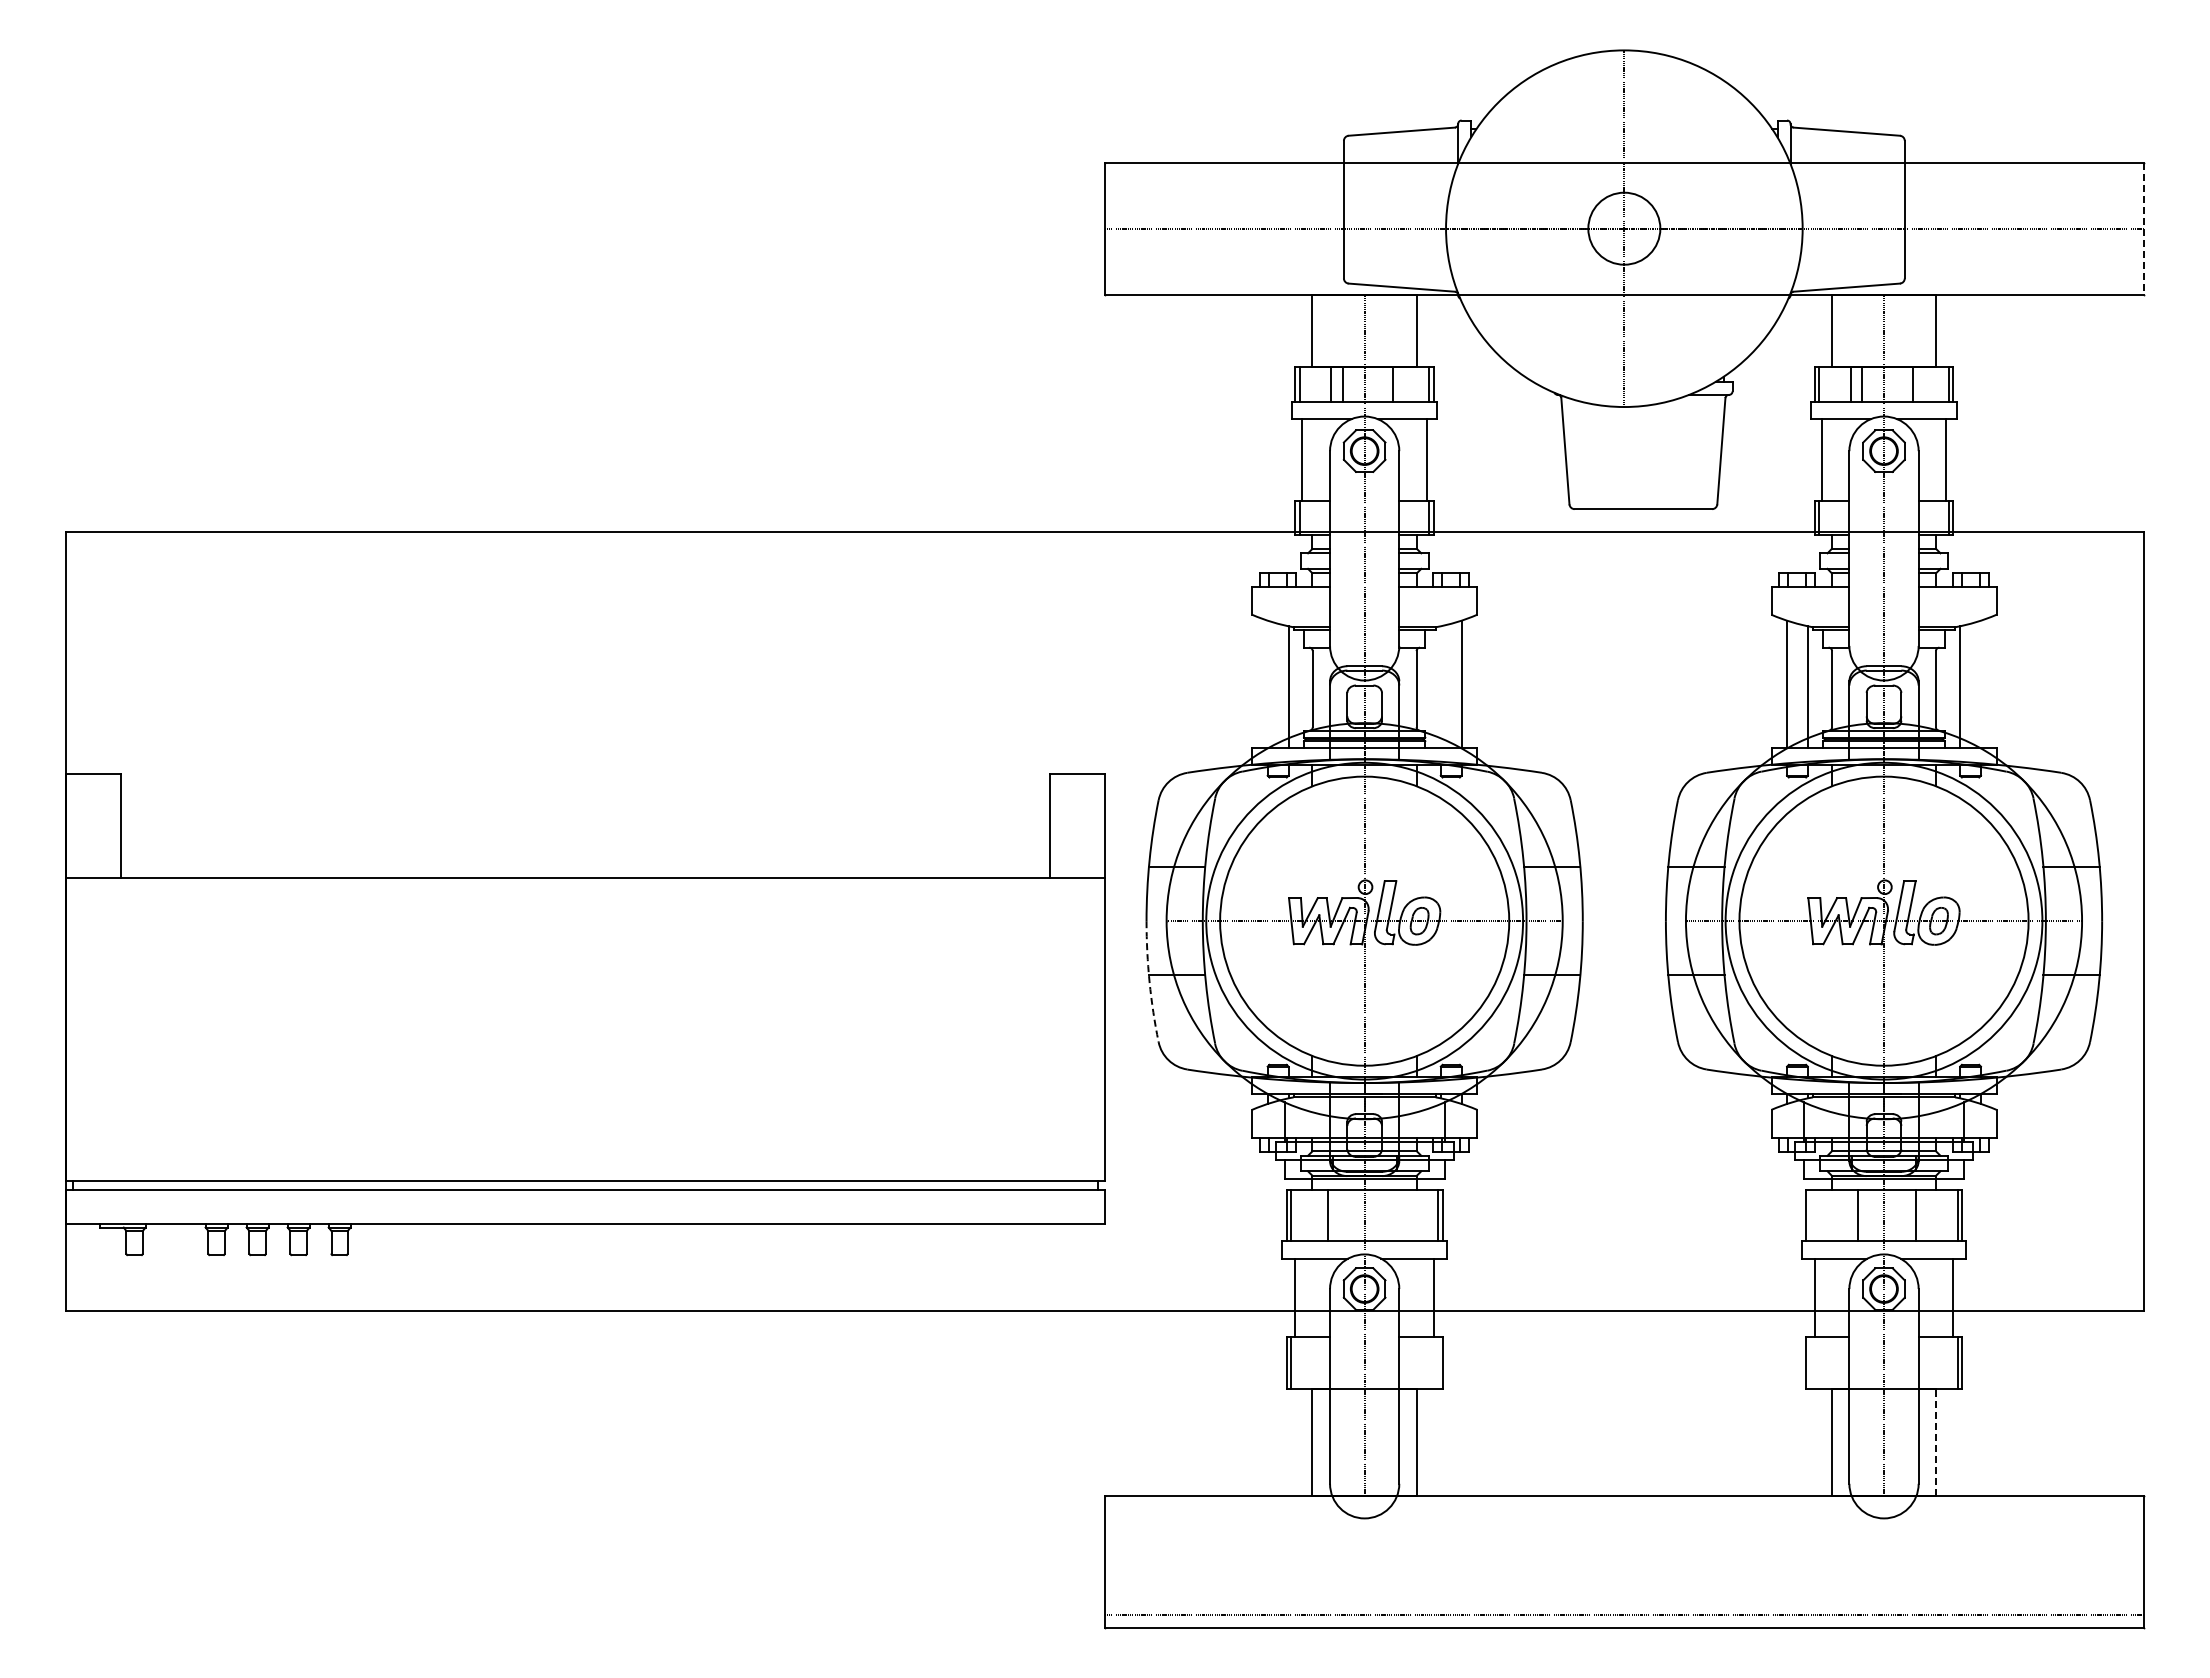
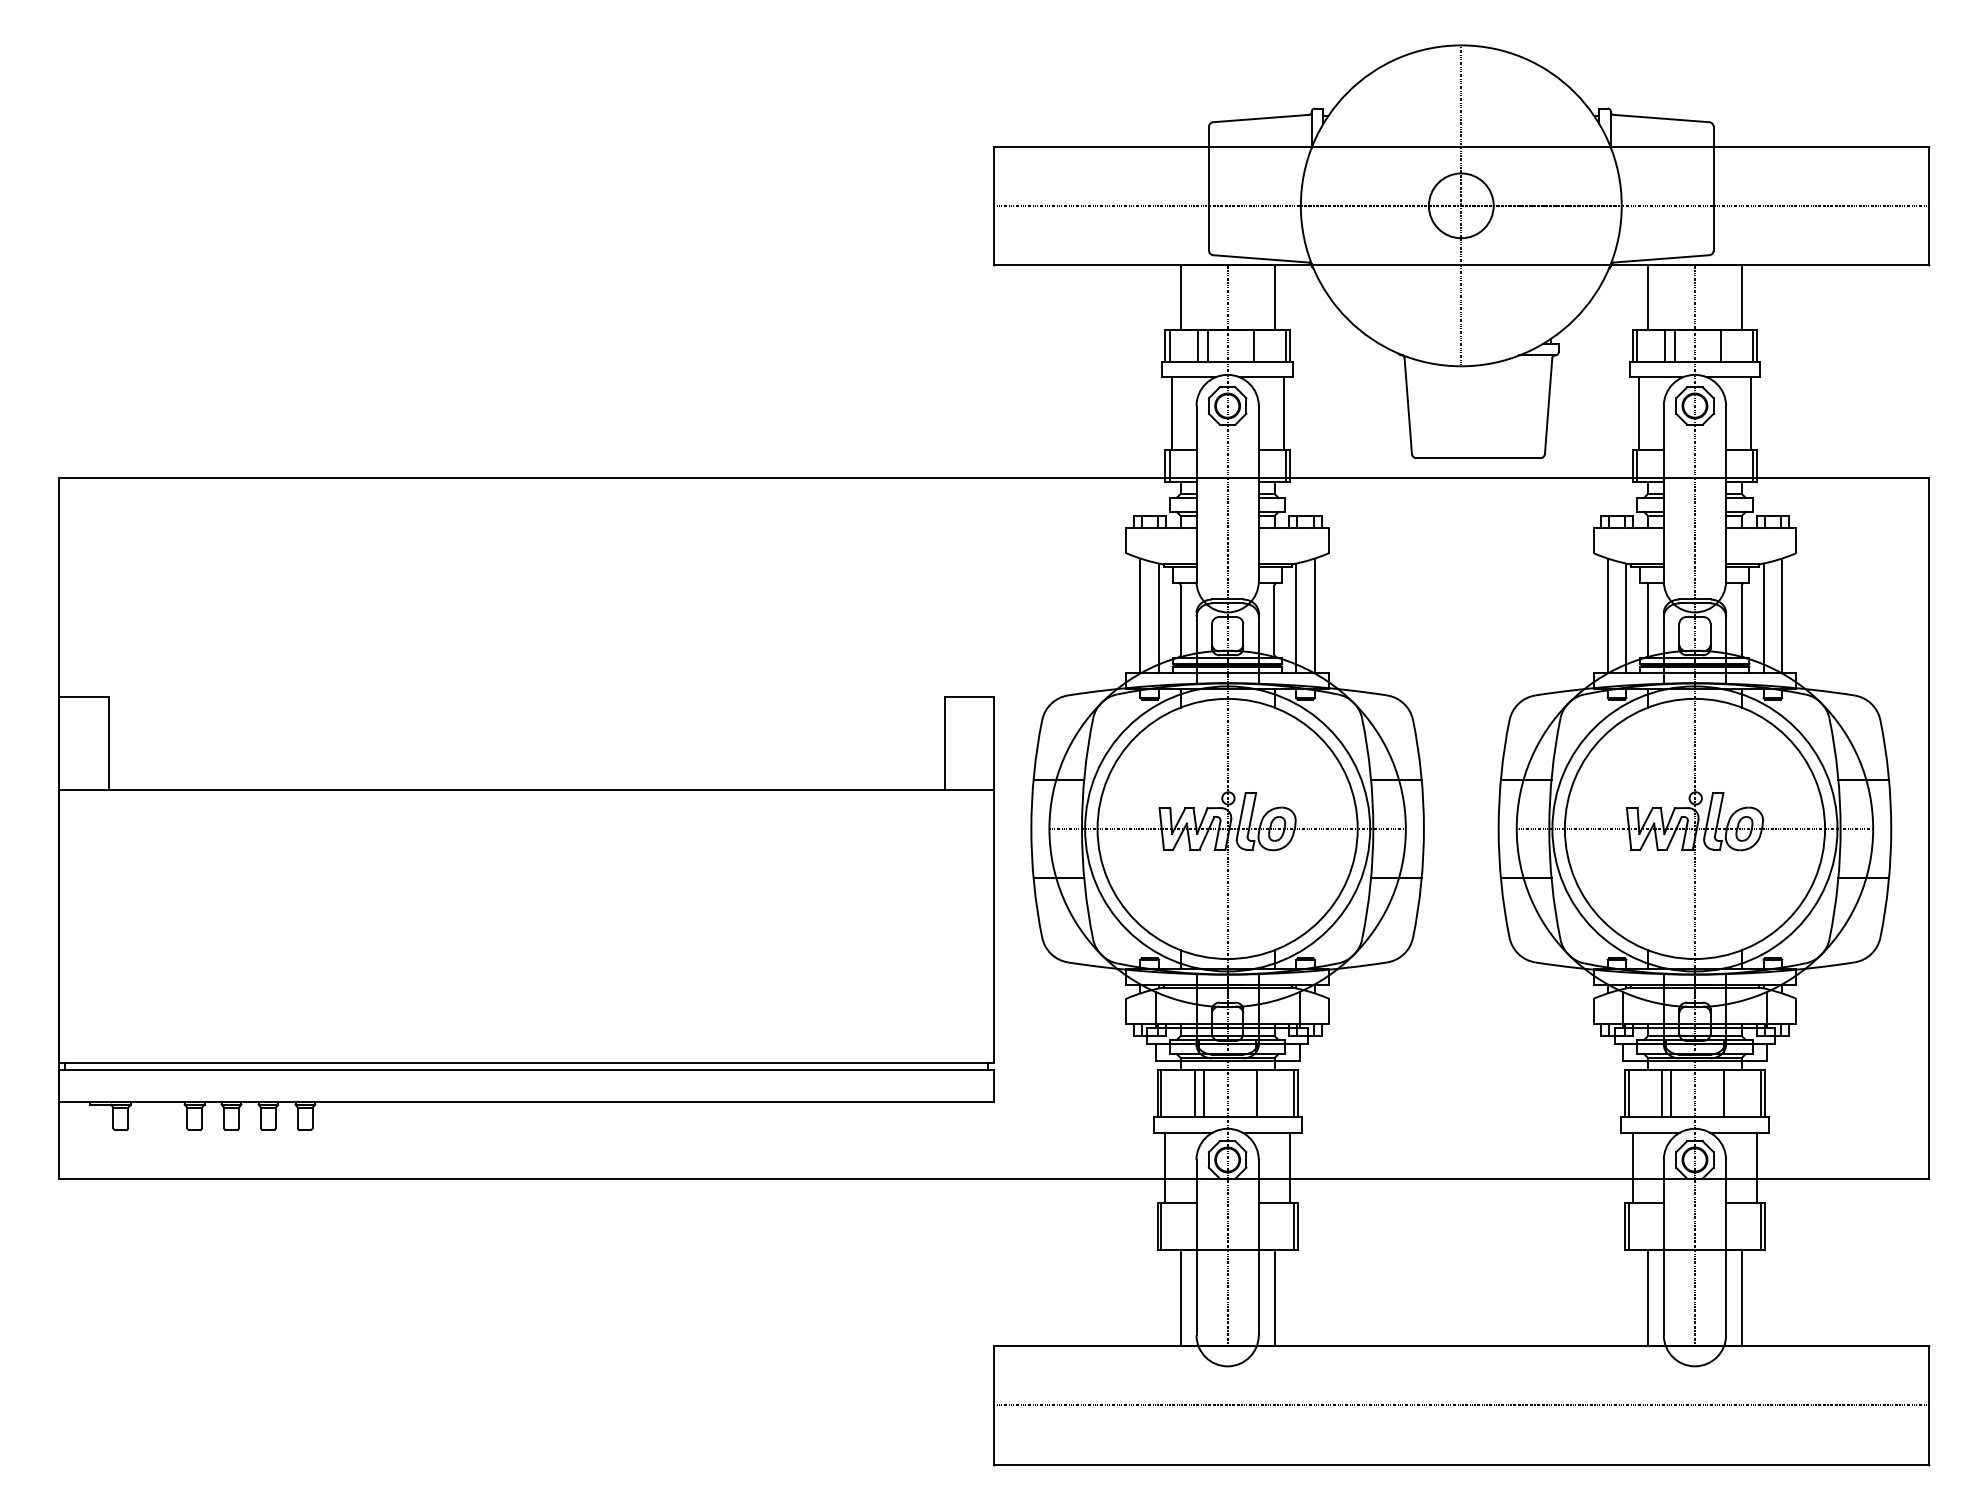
line: (2143, 228) -> (1928, 205), dashed -> solid
line: (1267, 684) -> (1140, 615), added
line: (1980, 684) -> (1781, 615), added
line: (1440, 687) -> (1295, 618), added
arc: (1149, 981) -> (1034, 883), dashed -> solid
line: (1338, 1215) -> (1204, 1093), added
line: (1396, 1215) -> (1256, 1093), added
line: (1810, 1215) -> (1628, 1093), added
line: (1847, 1215) -> (1662, 1093), added
line: (1438, 1362) -> (1294, 1226), added
line: (1810, 1362) -> (1628, 1226), added
line: (1936, 1442) -> (1742, 1298), dashed -> solid
line: (1624, 1614) -> (1461, 1405), moved

